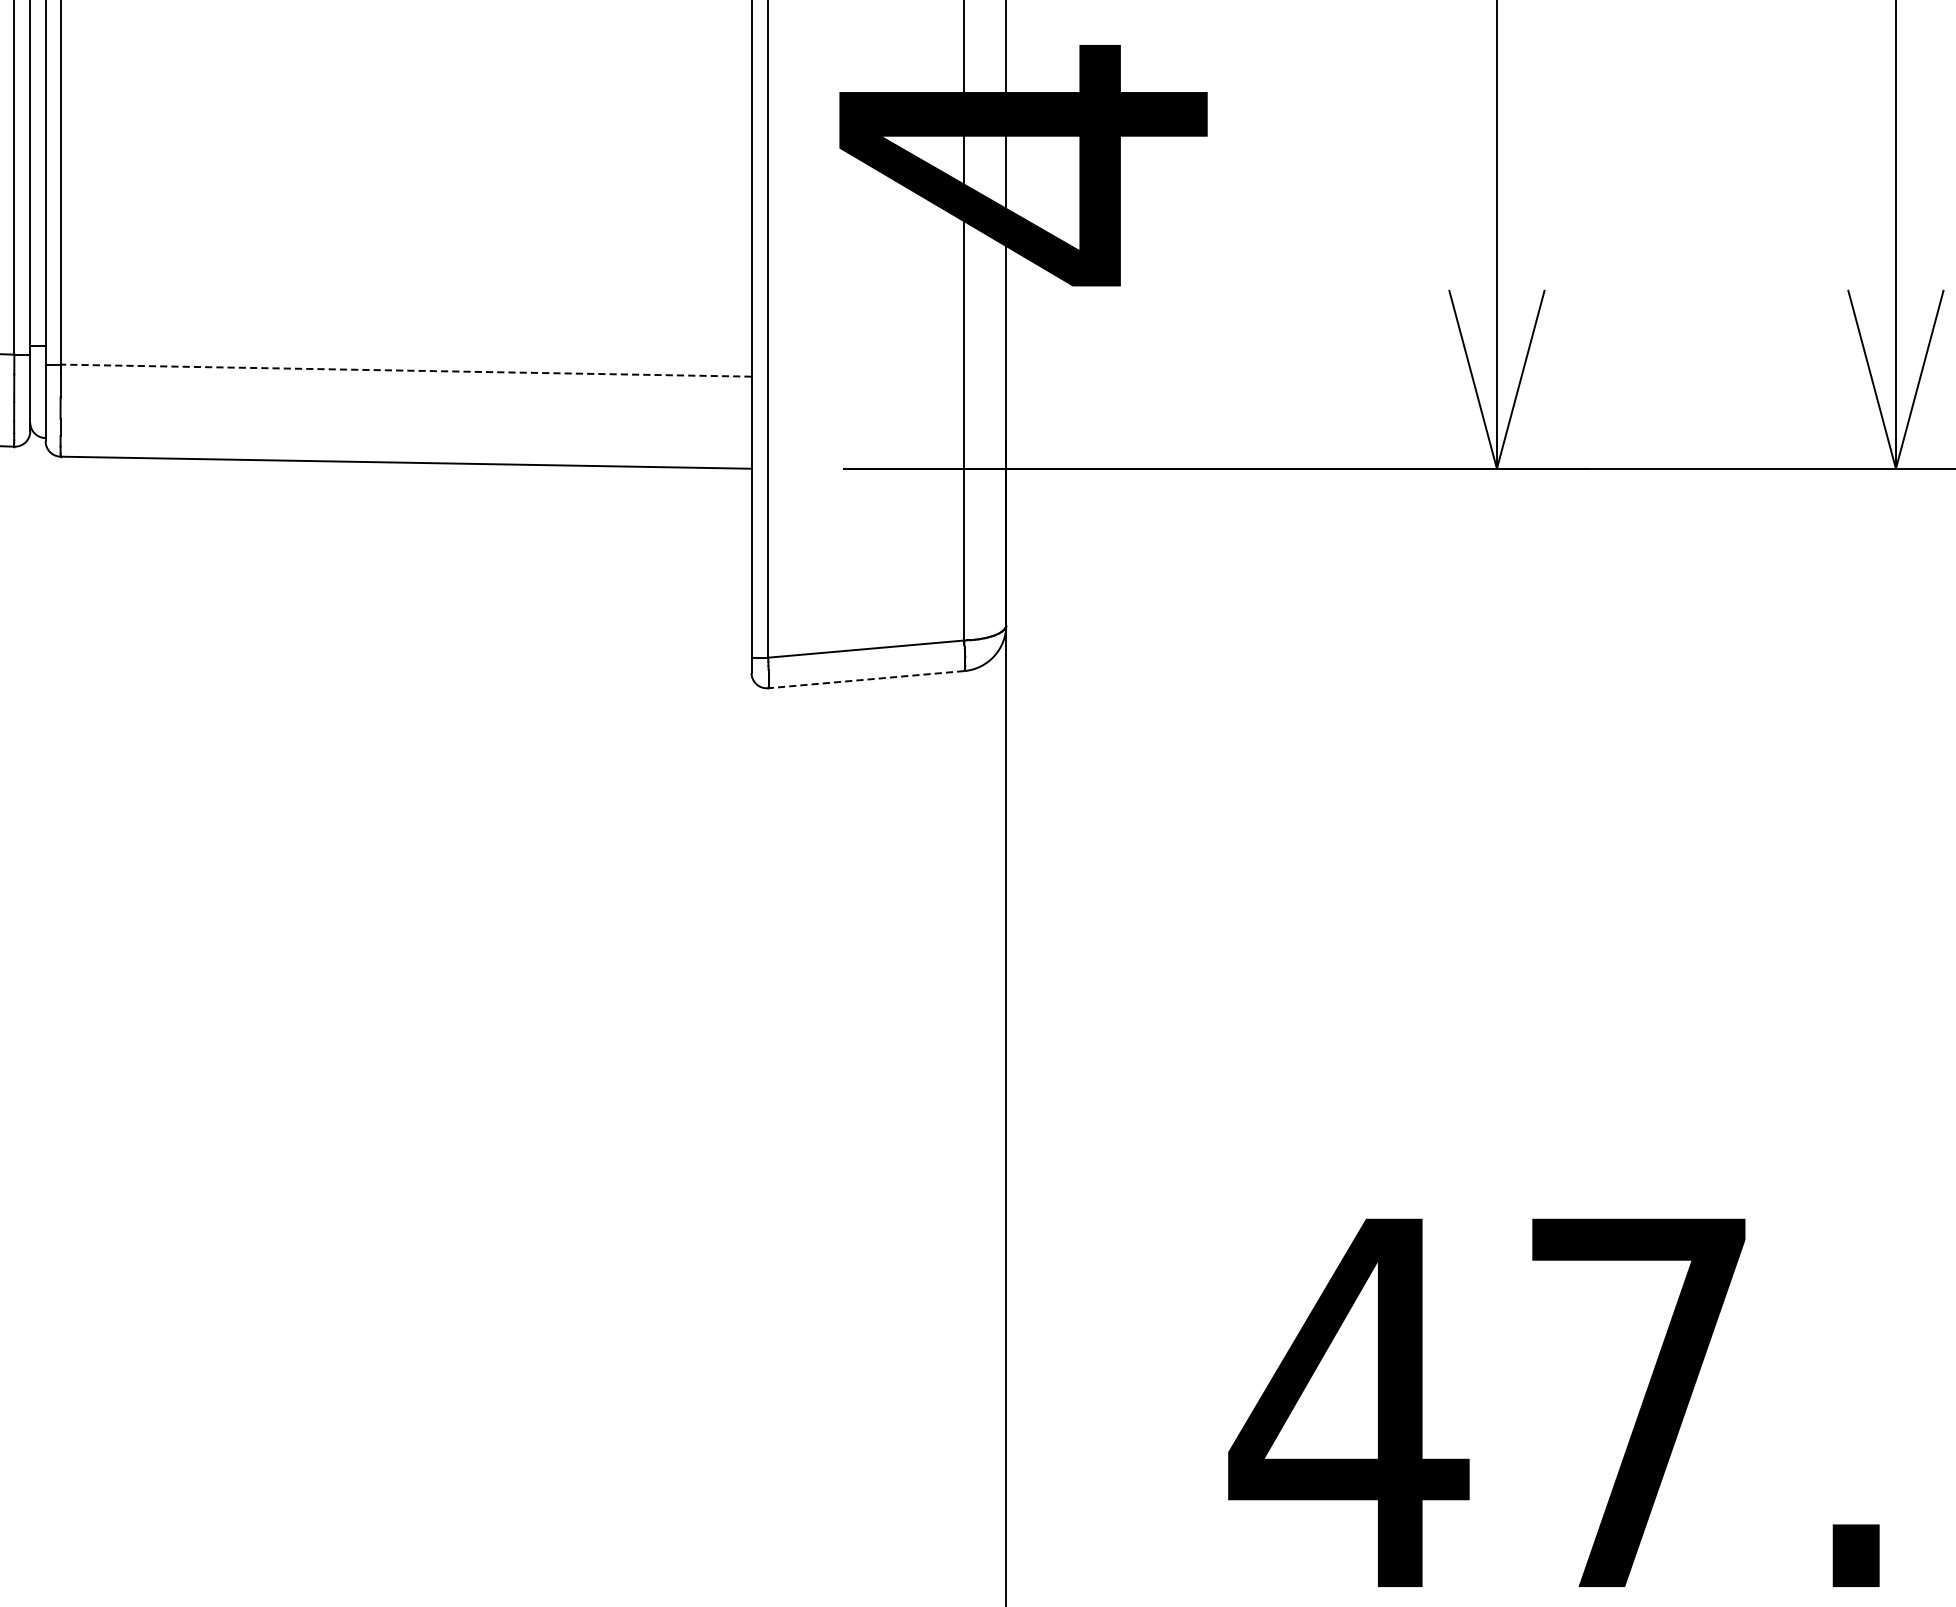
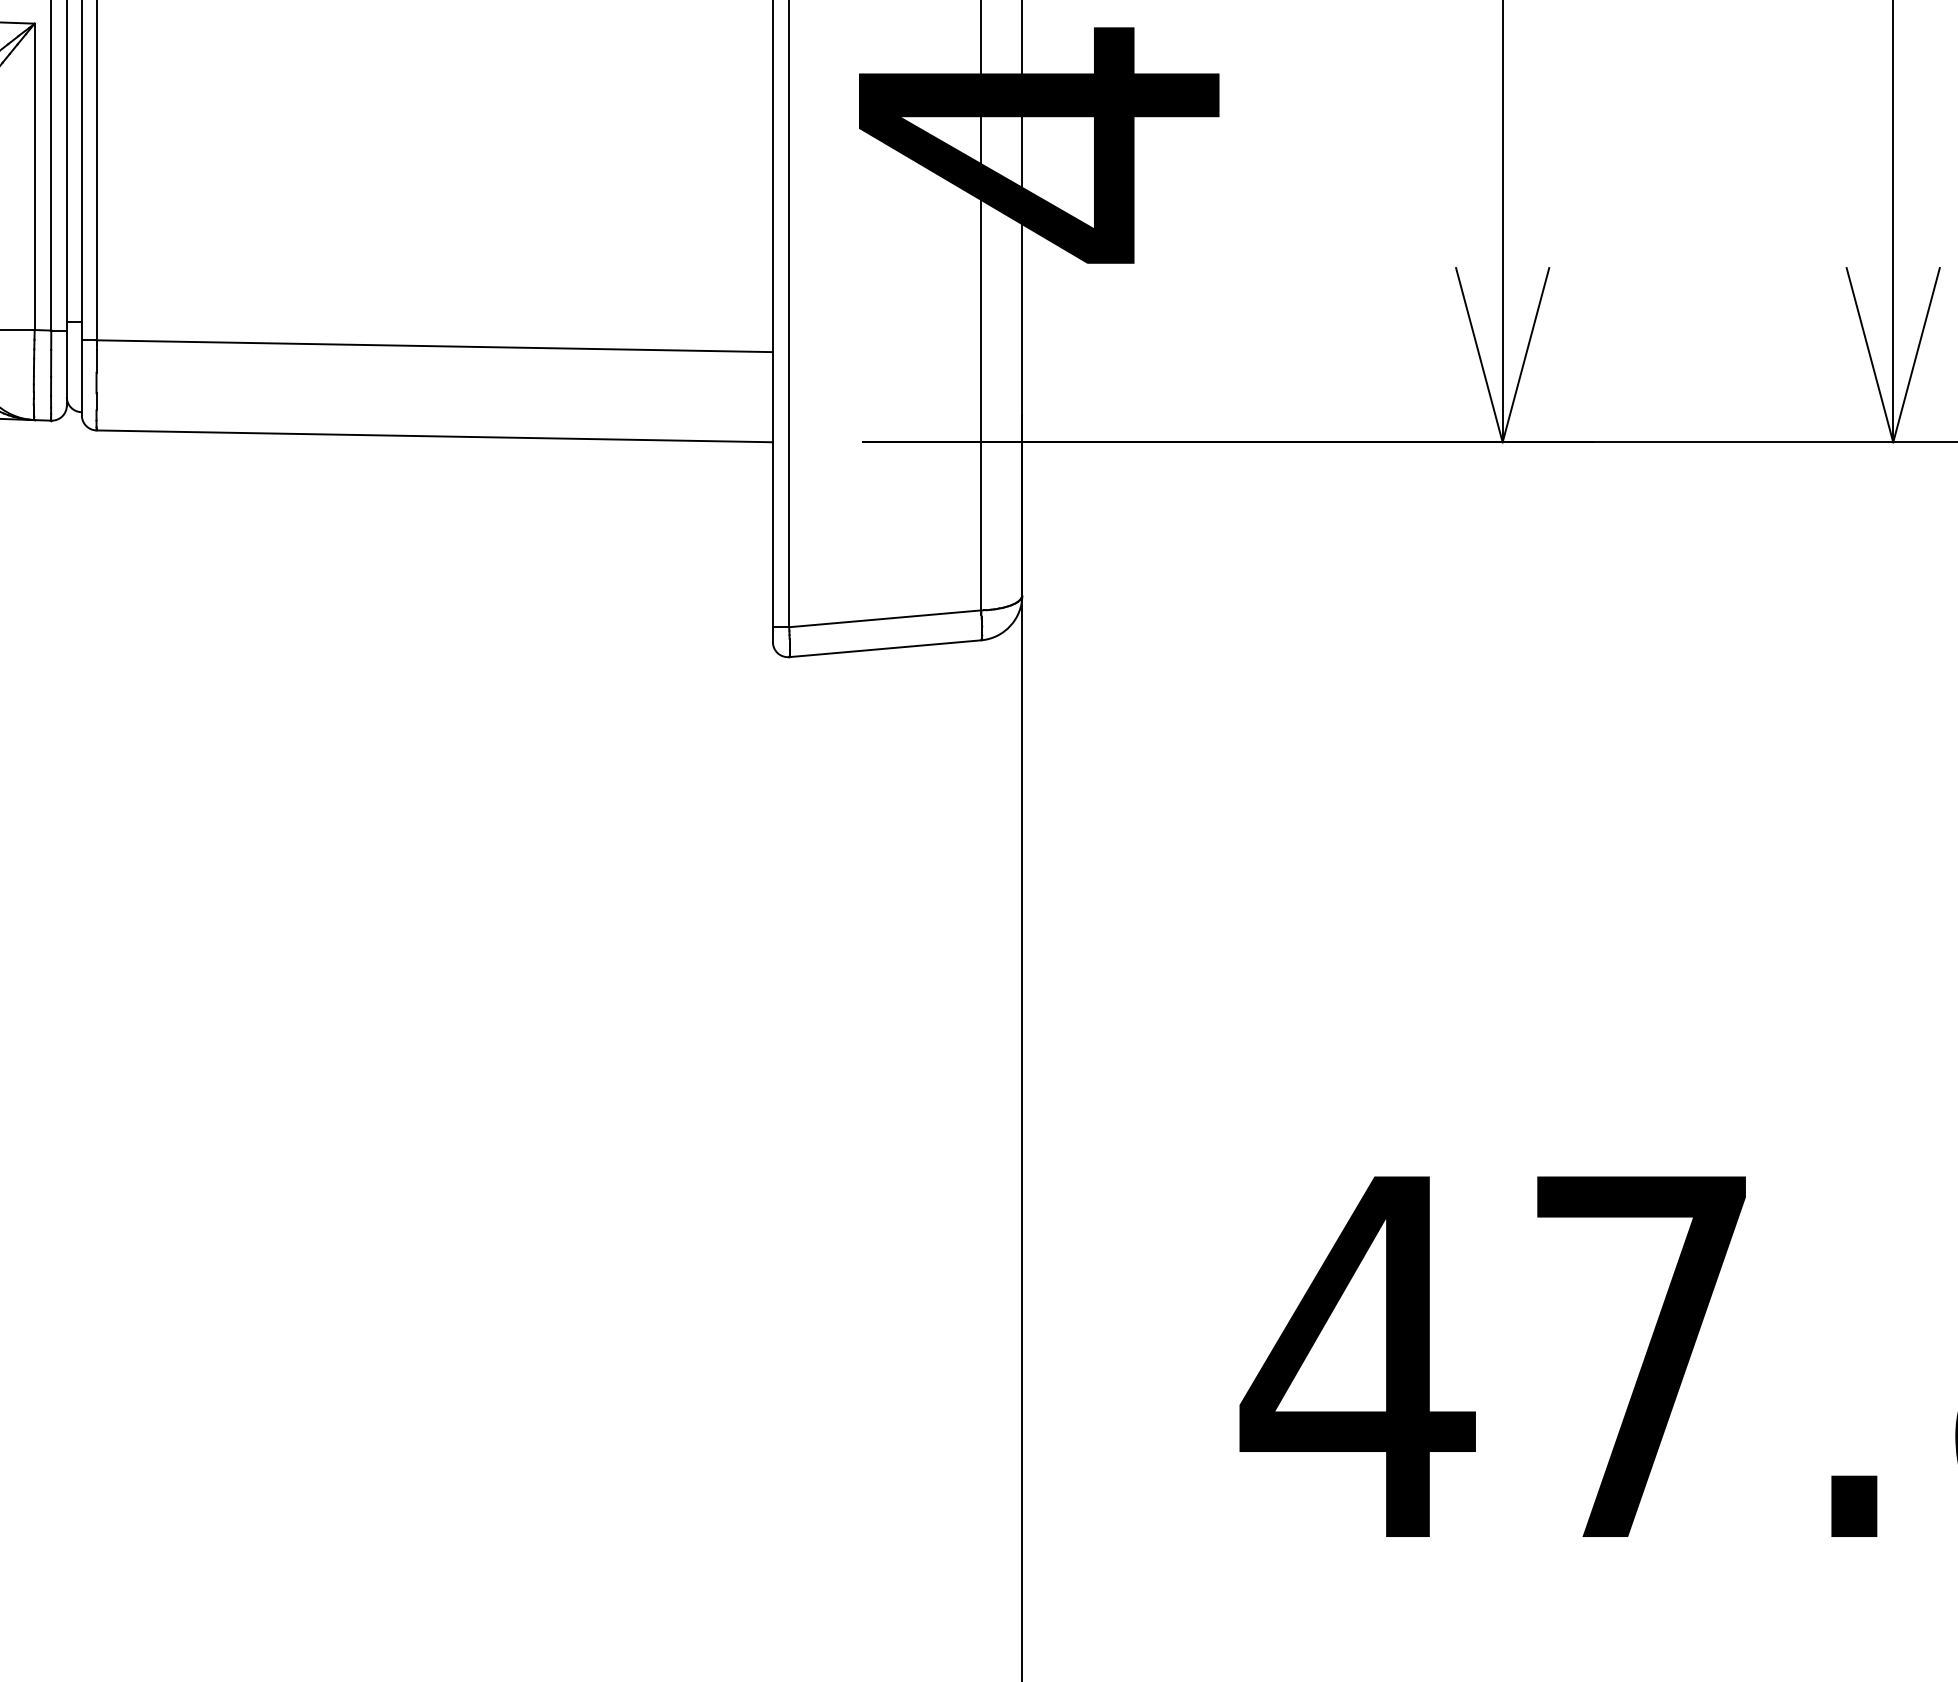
line: (405, 370) -> (434, 346), dashed -> solid
line: (865, 679) -> (884, 648), dashed -> solid

